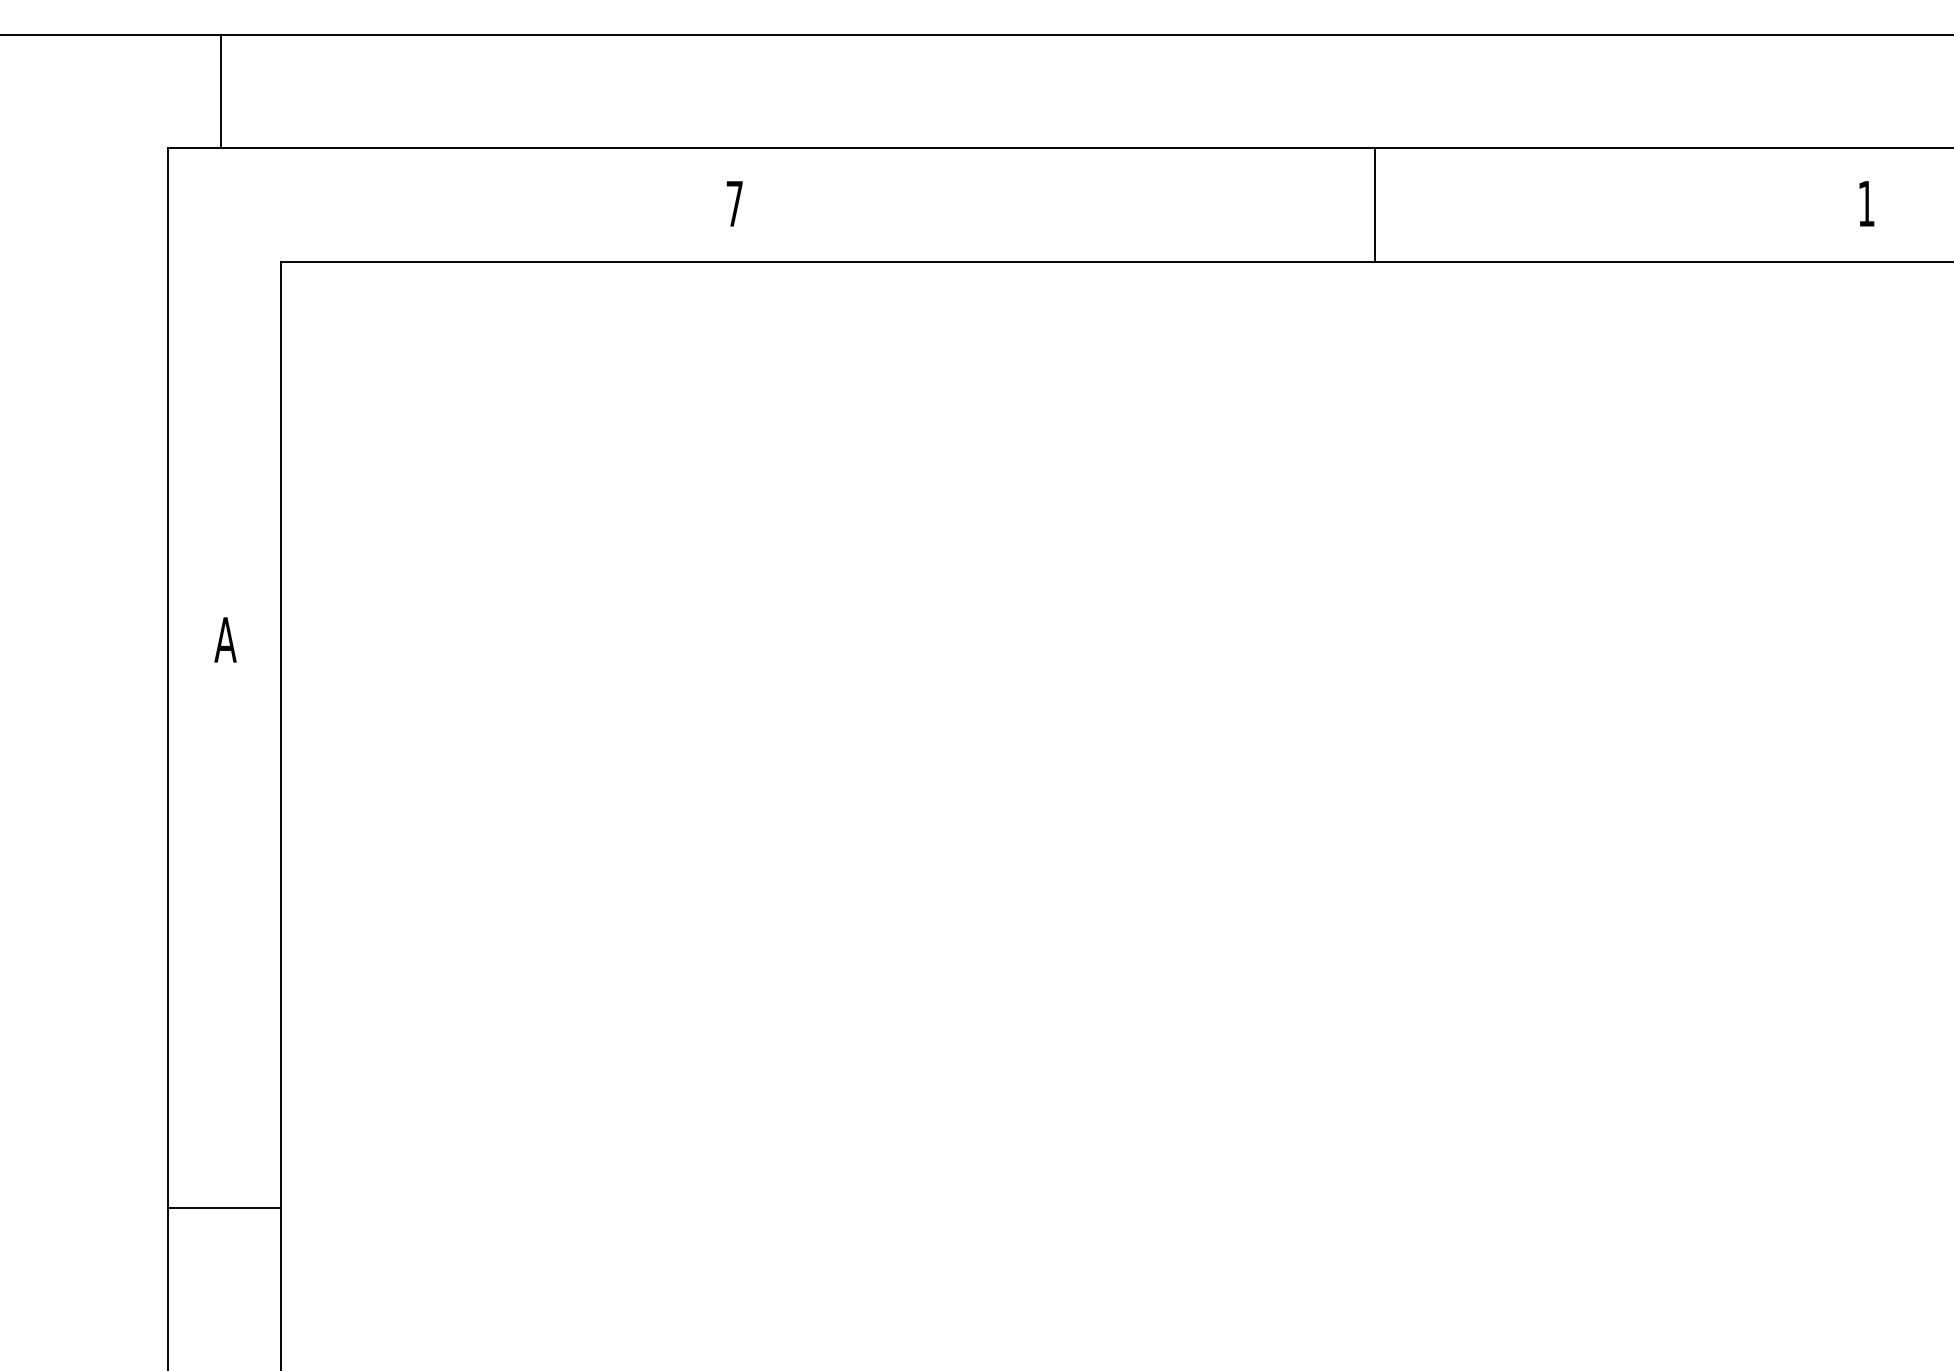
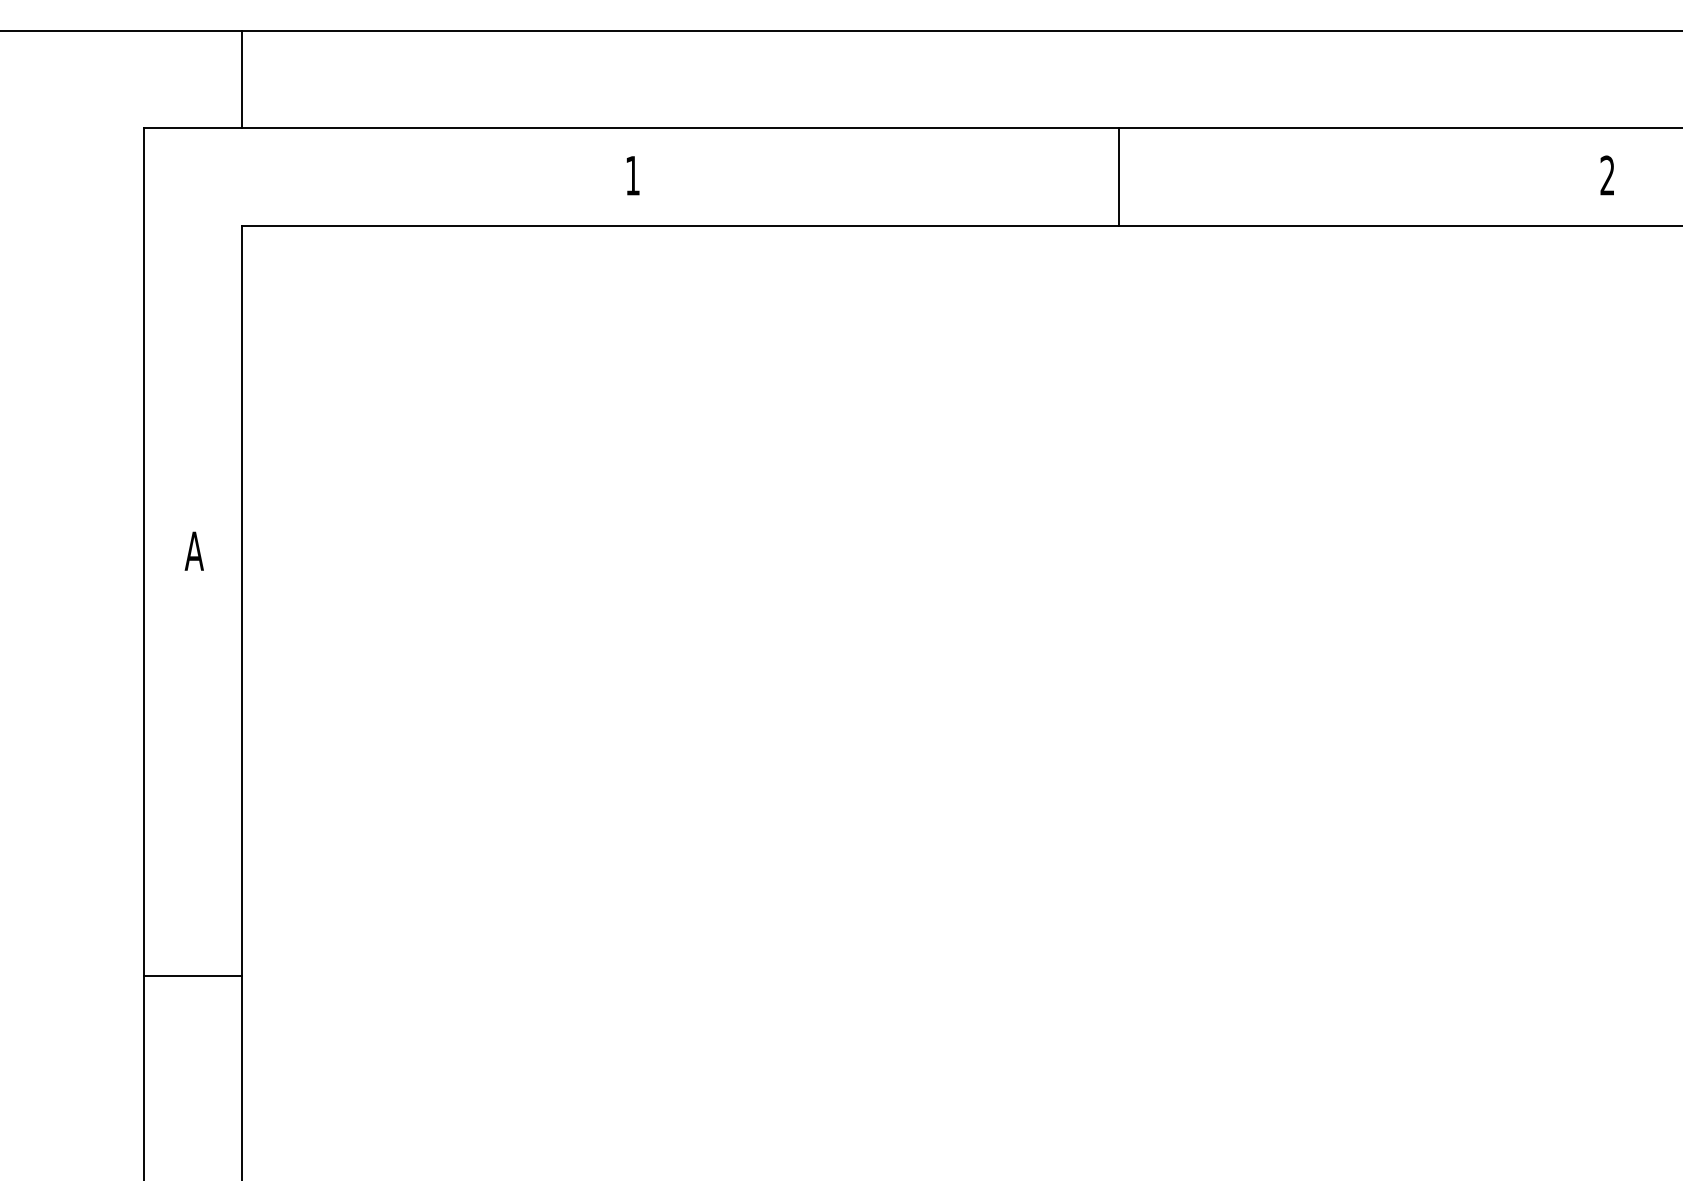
line: (220, 91) -> (241, 78), moved
text: (734, 203) -> (632, 175), 7 -> 1
text: (1866, 203) -> (1607, 175), 1 -> 2
line: (1374, 204) -> (1119, 176), moved
line: (223, 1207) -> (192, 976), moved

